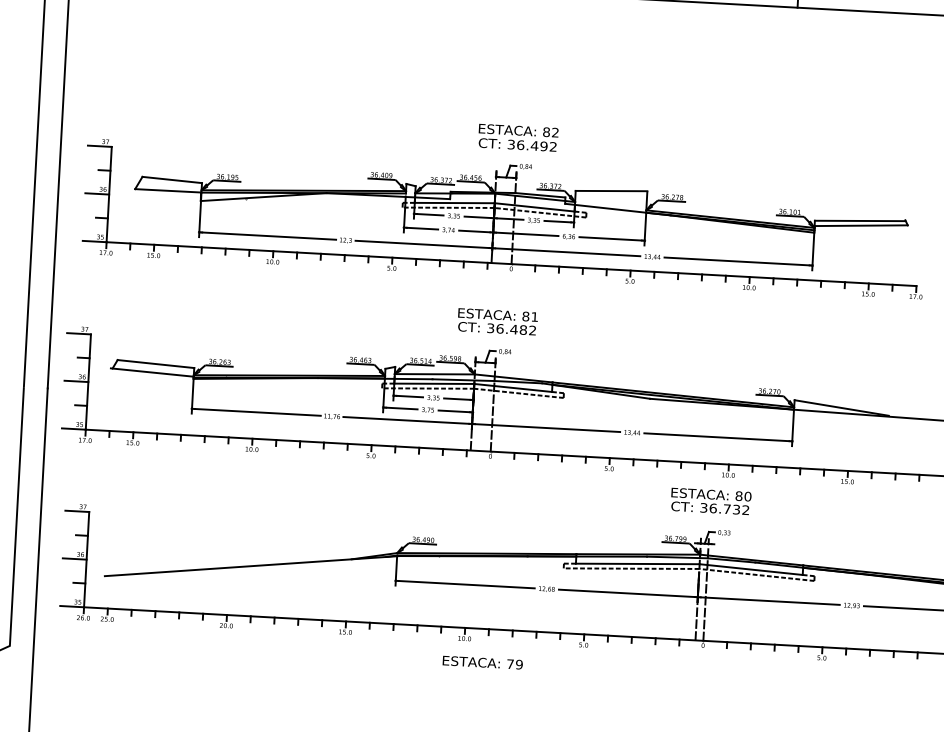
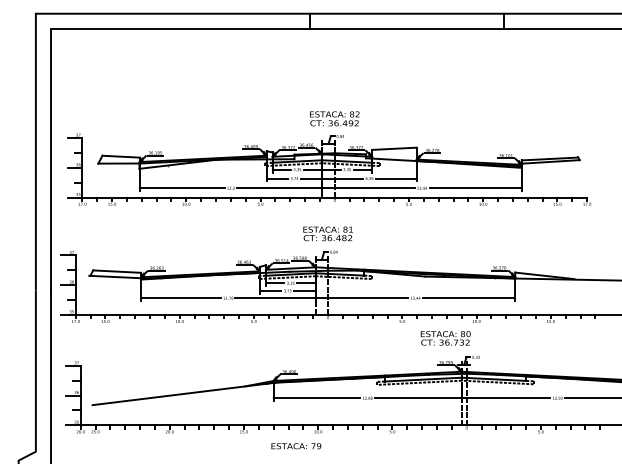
text: (710, 501) -> (445, 338), moved
text: (483, 663) -> (296, 446), moved

